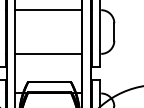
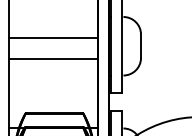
line: (48, 10) -> (52, 38), moved
line: (48, 53) -> (52, 58), moved

